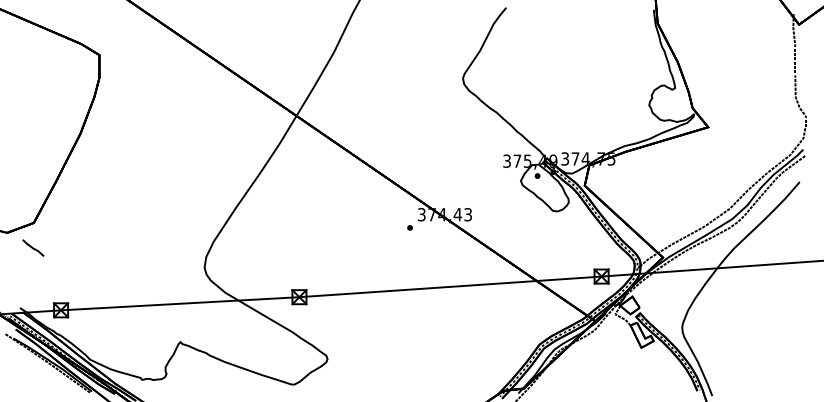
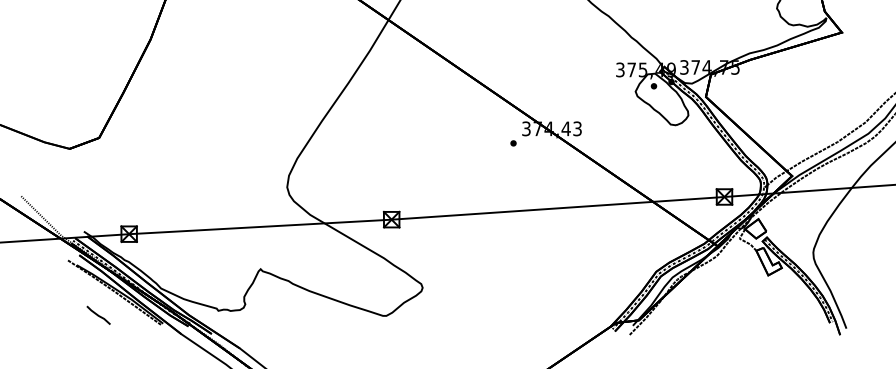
line: (33, 247) -> (98, 314), moved

